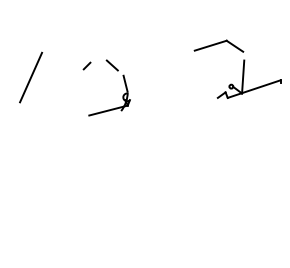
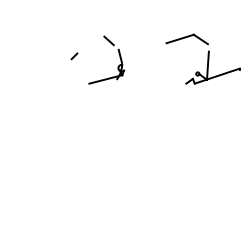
line: (30, 77) -> (26, 66), removed
part: (122, 95) -> (117, 66), moved

